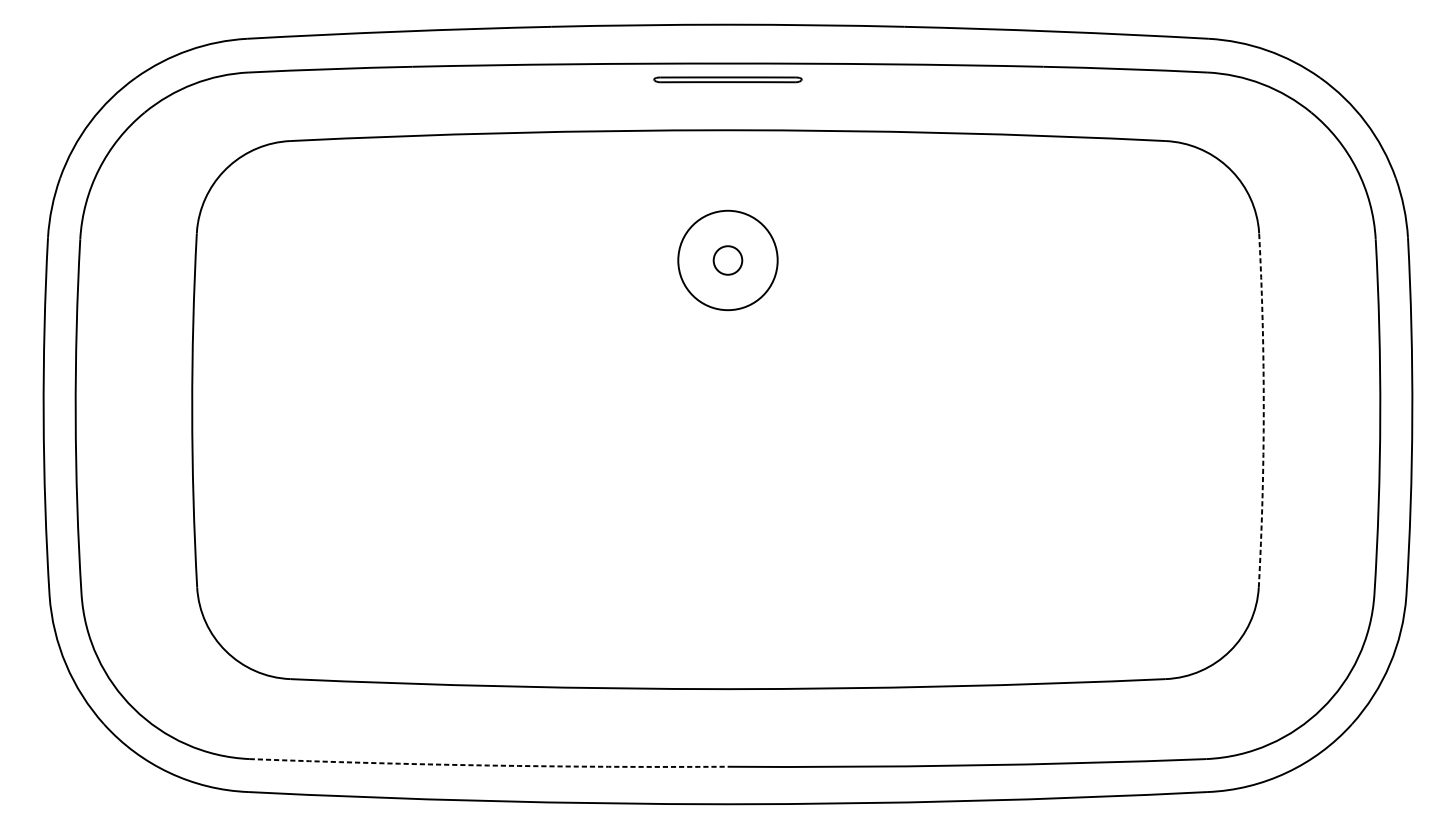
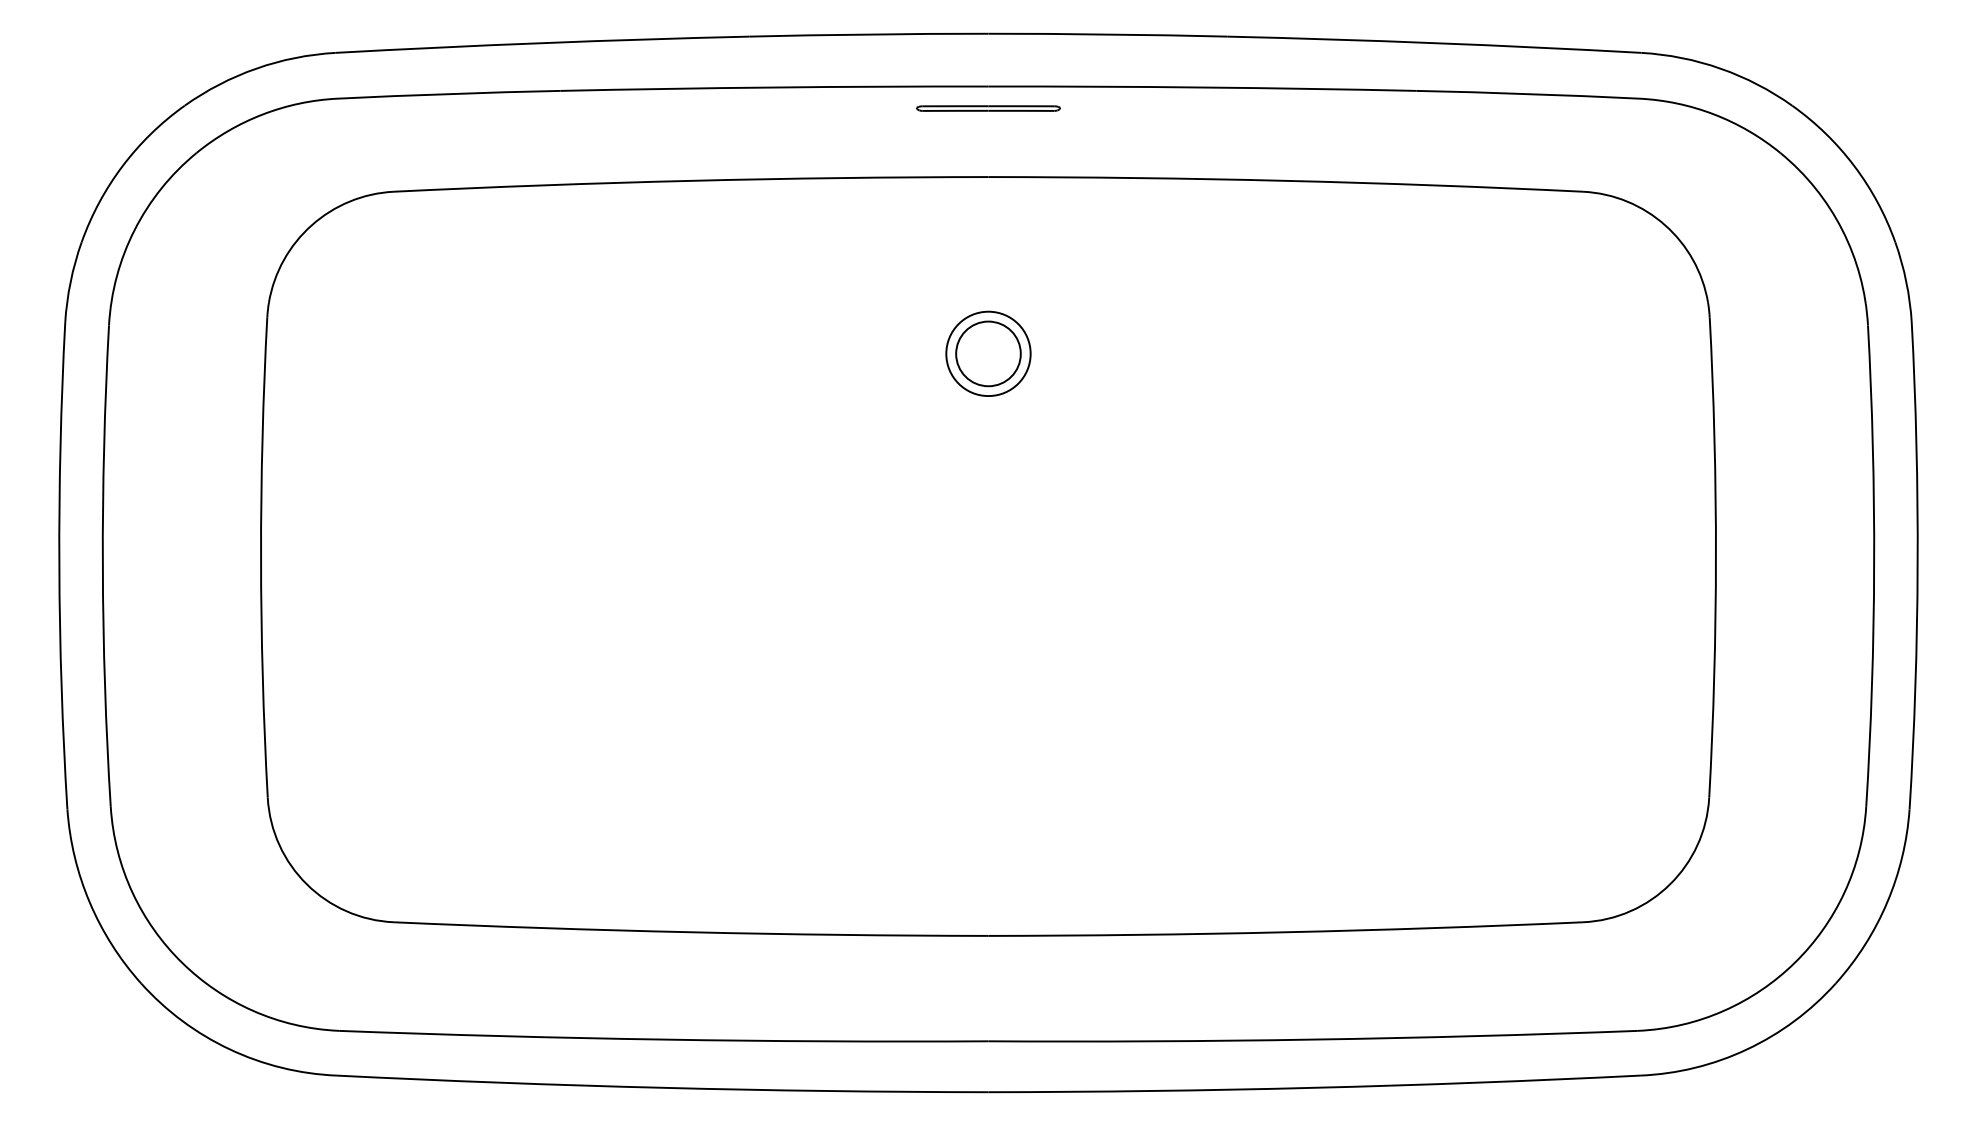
part: (728, 79) -> (988, 108), size x0.71
circle: (728, 260) -> (988, 353), size x0.62
circle: (728, 260) -> (988, 353), size x1.67
arc: (1263, 410) -> (1715, 557), dashed -> solid
arc: (488, 765) -> (663, 1039), dashed -> solid

